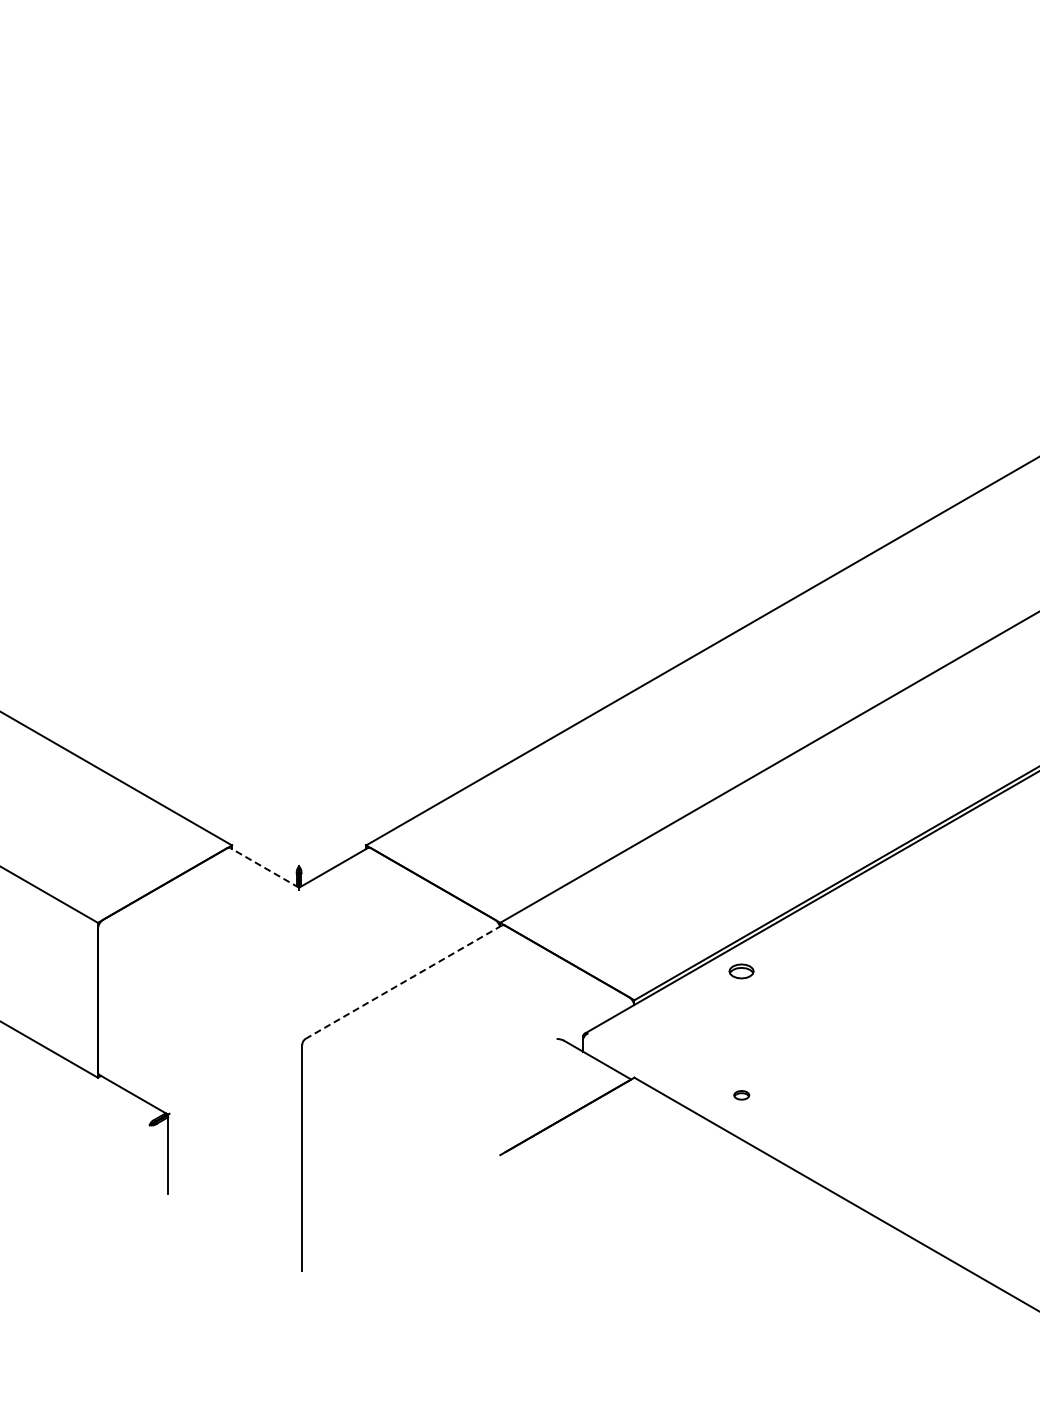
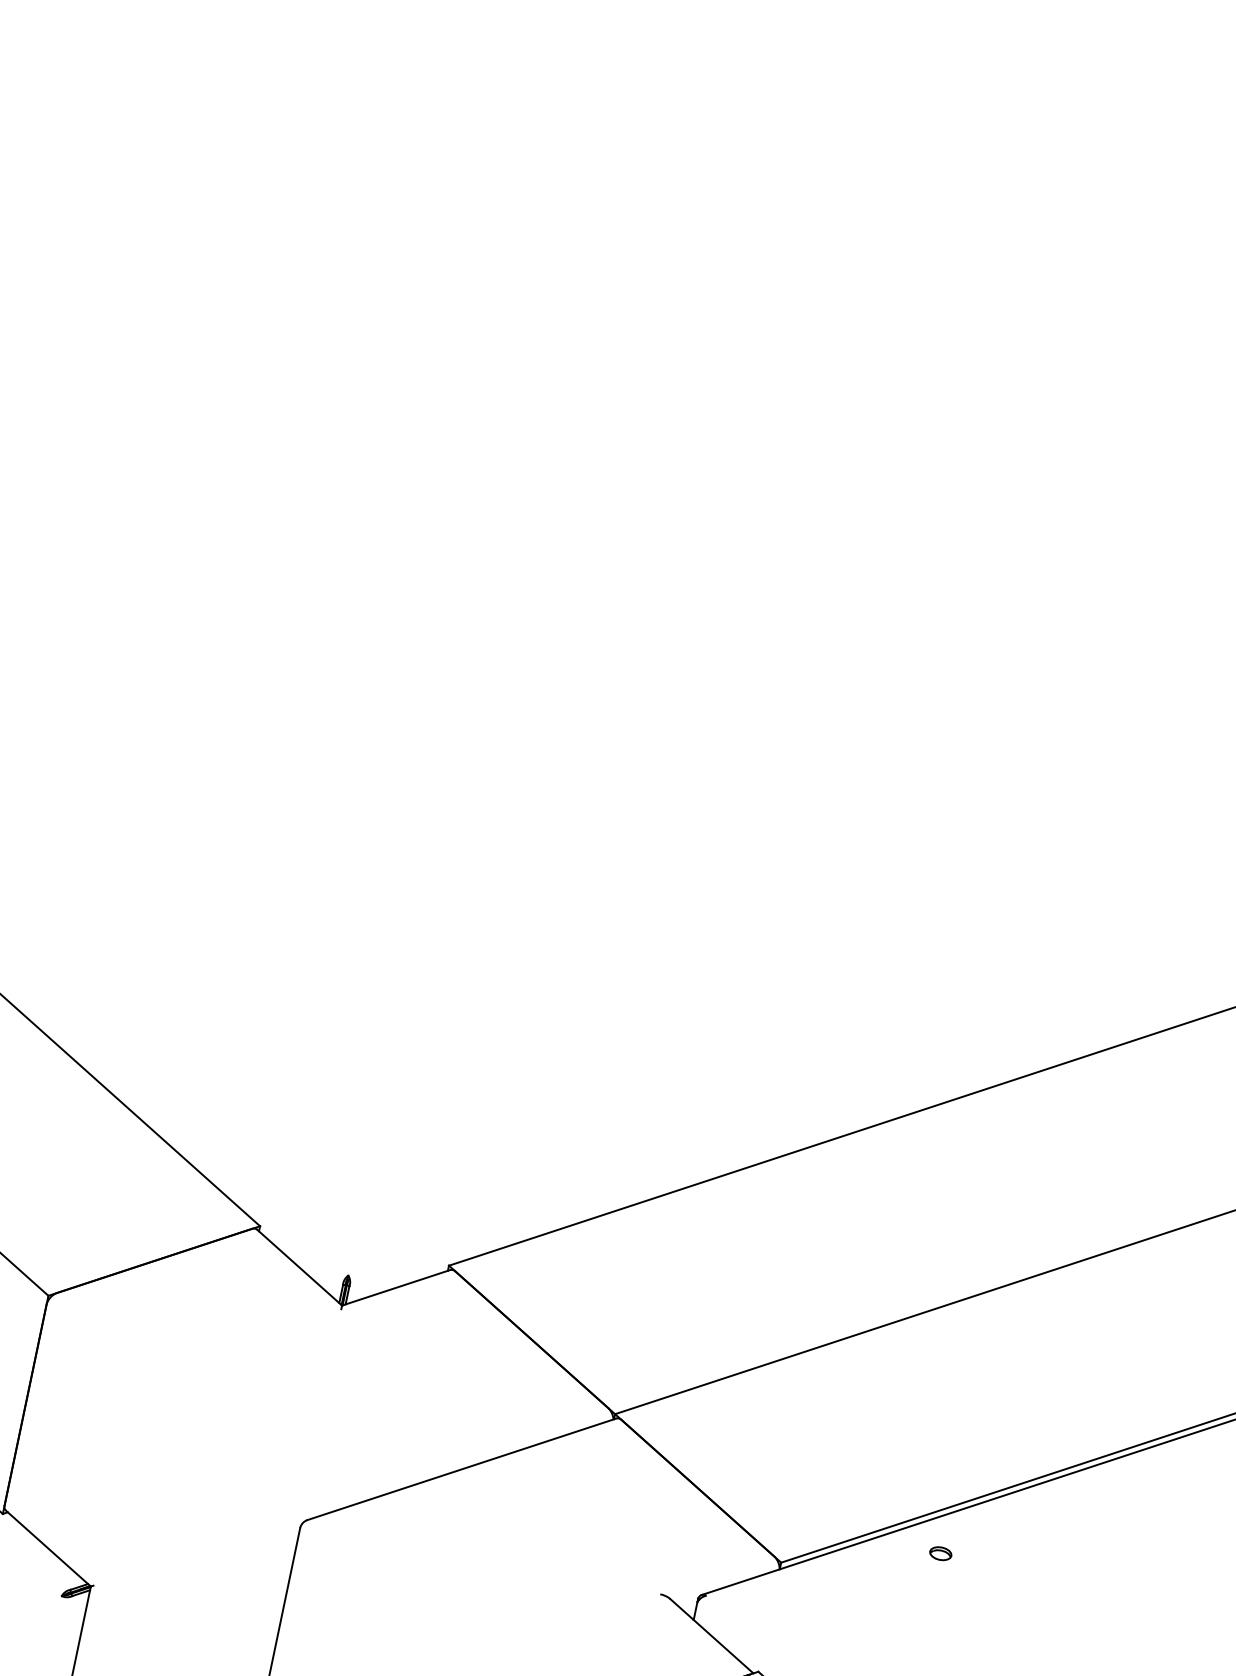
line: (264, 867) -> (299, 1266), dashed -> solid
part: (741, 971) -> (940, 1553), size x0.62
line: (403, 982) -> (461, 1469), dashed -> solid

